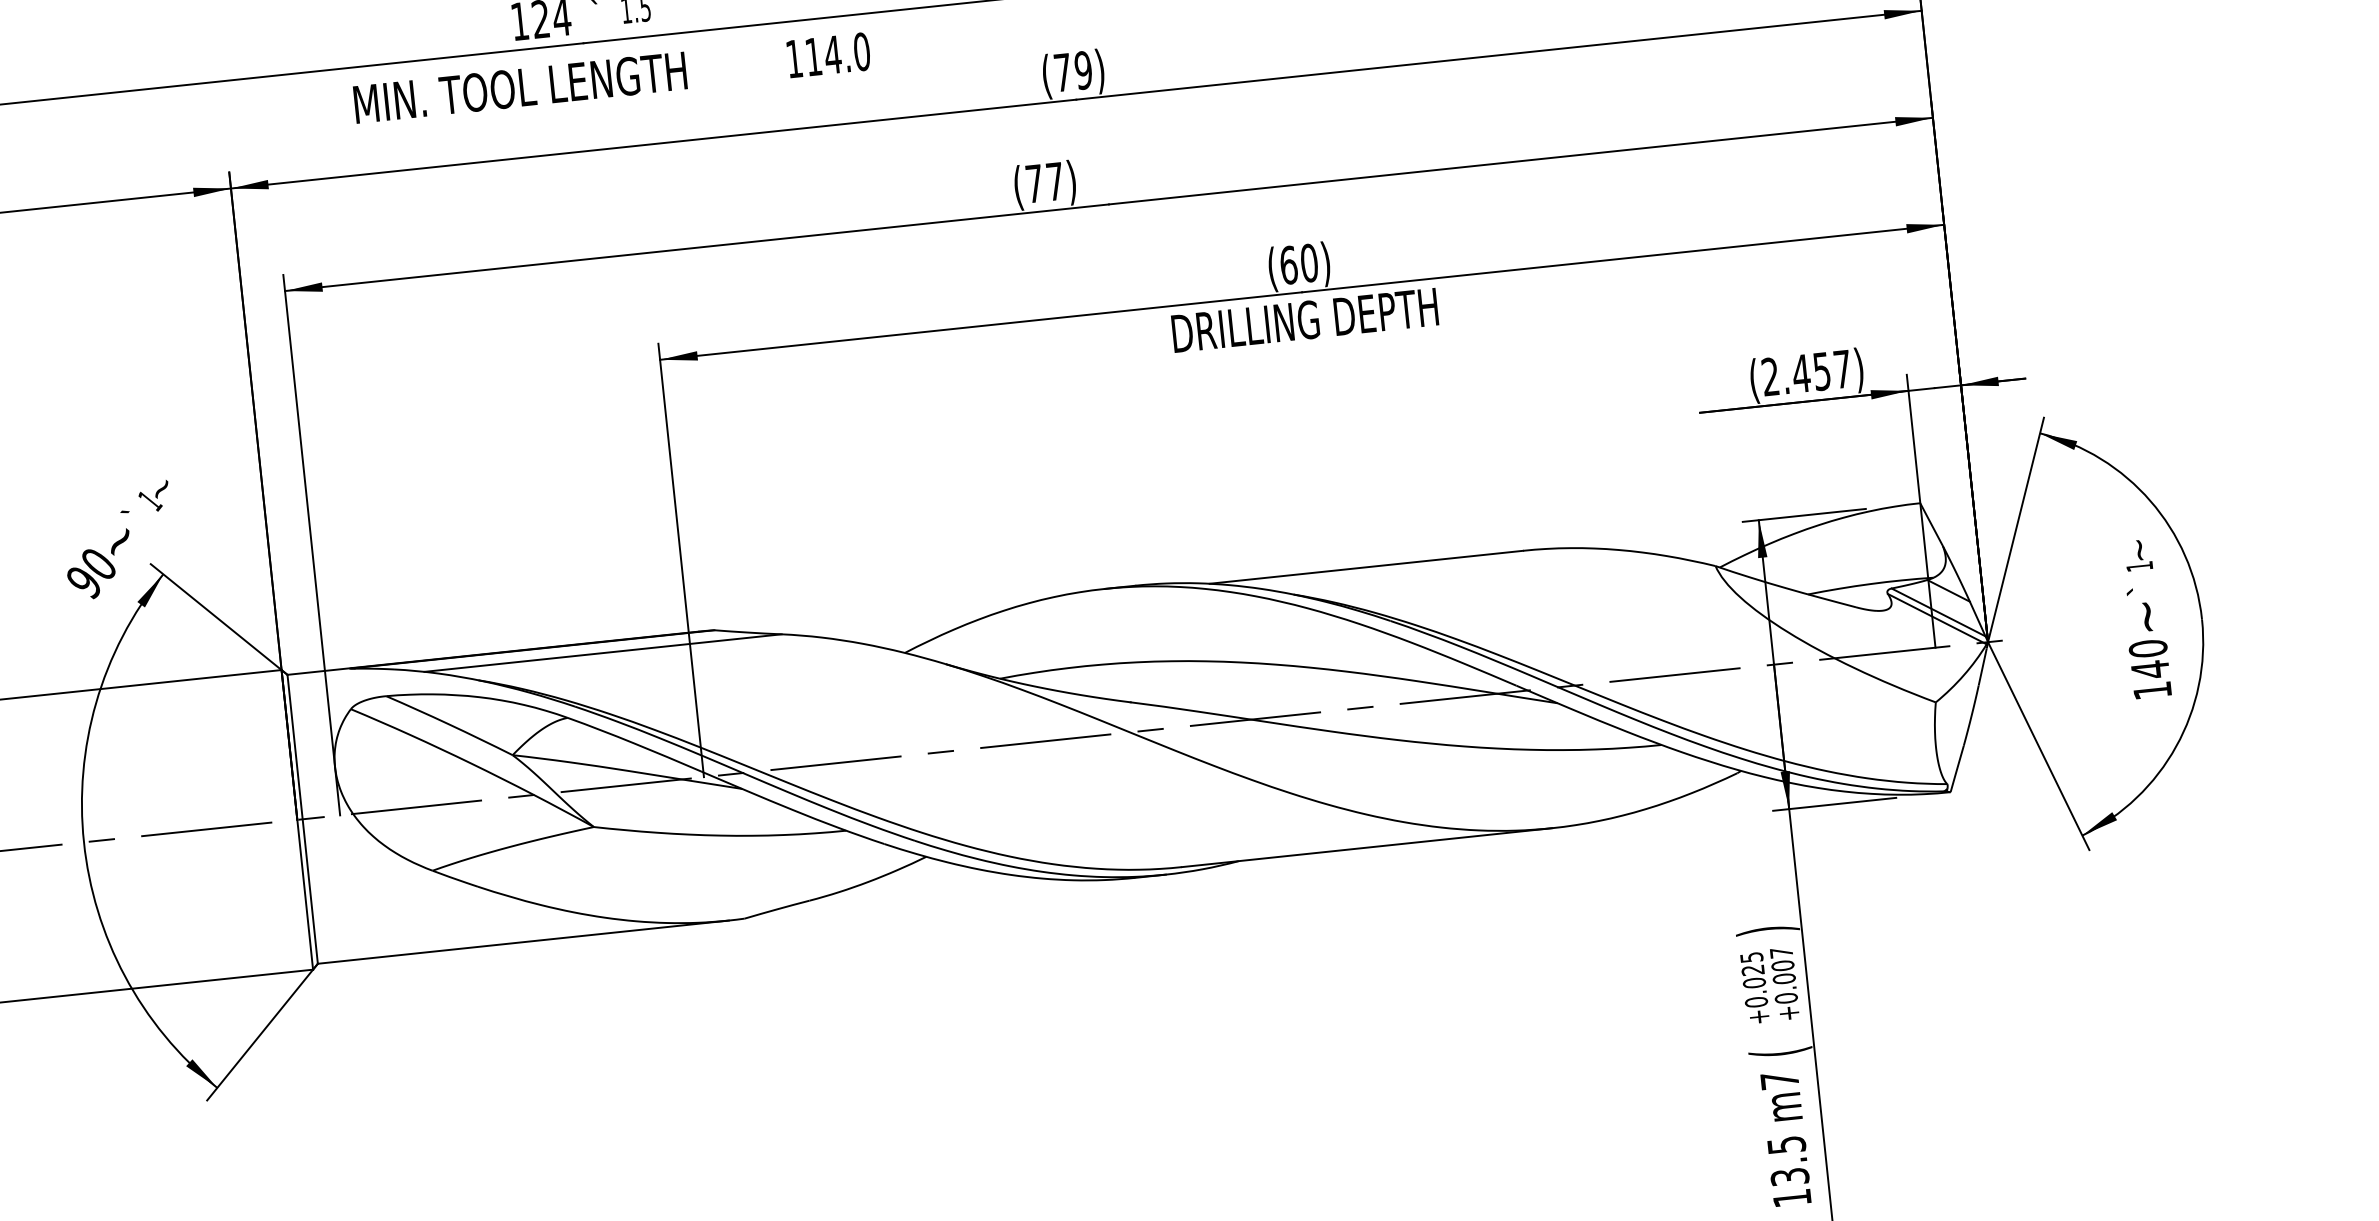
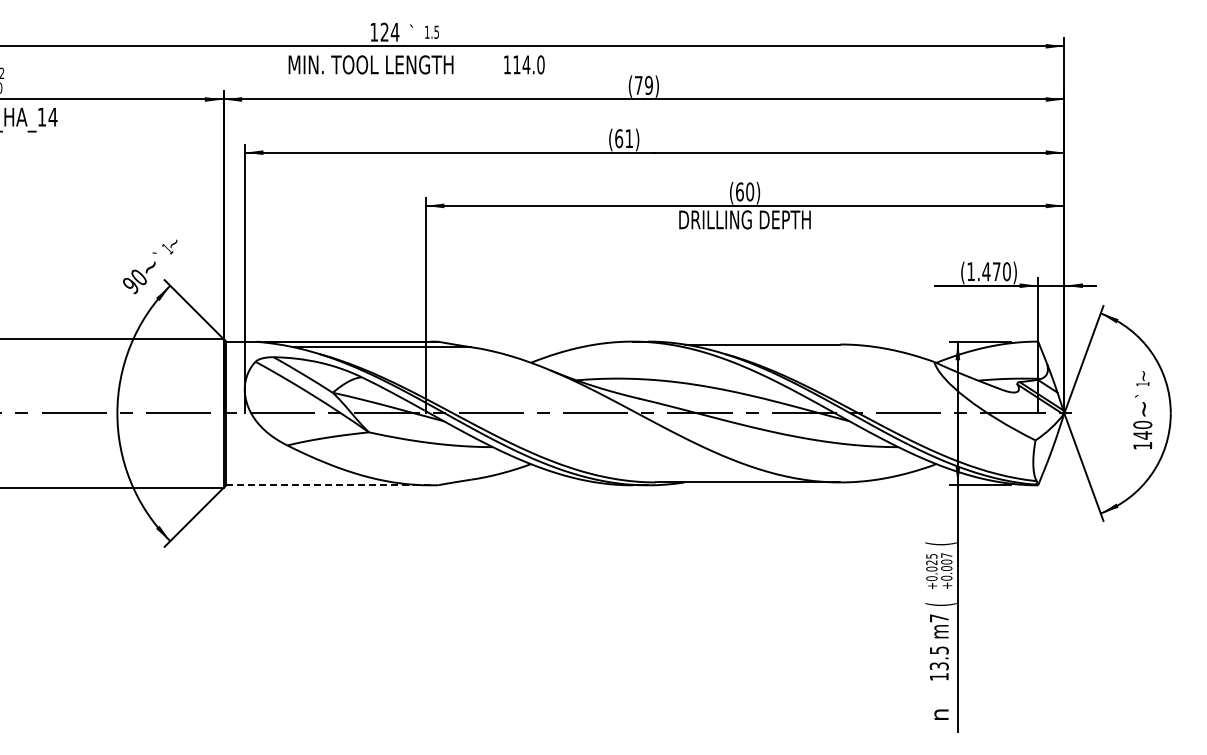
text: (1043, 182) -> (623, 138), (77) -> (61)
text: (1805, 372) -> (988, 271), (2.457) -> (1.470)
text: (1766, 929) -> (940, 543), ) -> (
line: (523, 942) -> (328, 485), solid -> dashed

